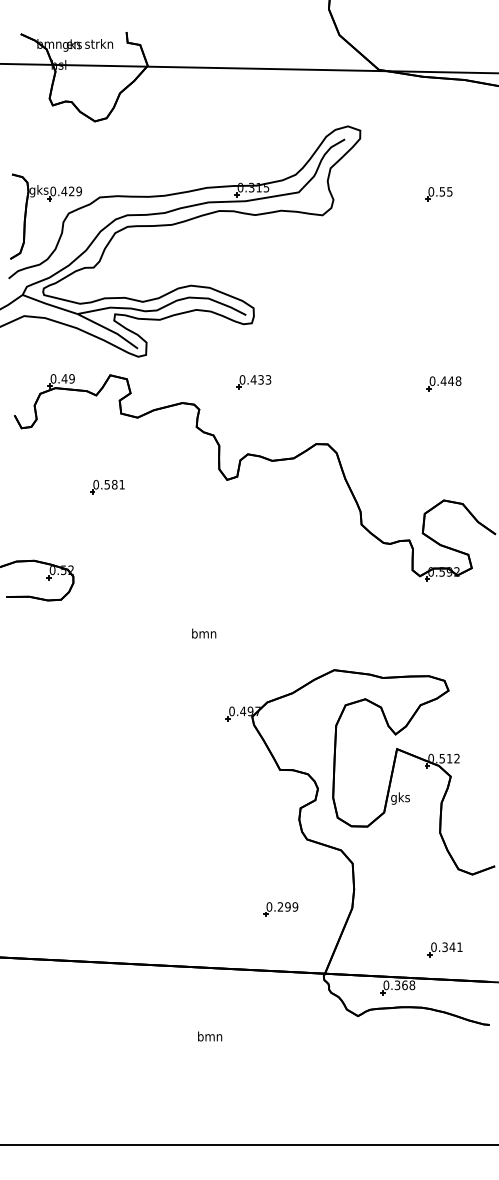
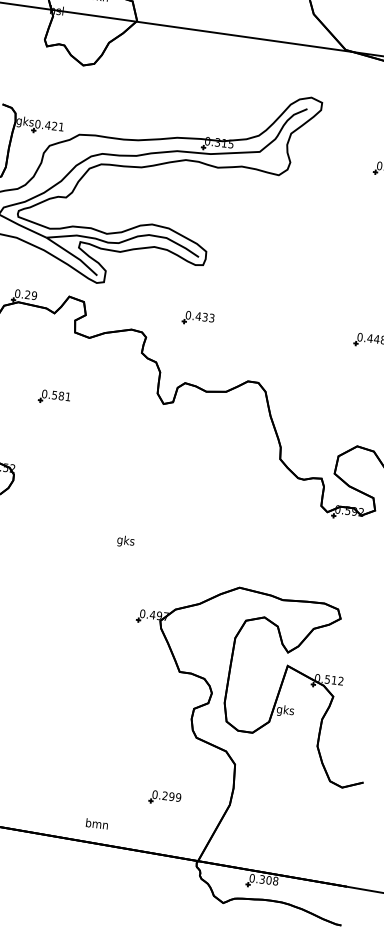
text: (79, 191) -> (61, 127), 0.429 -> 0.421
text: (64, 378) -> (27, 294), 0.49 -> 0.29
text: (204, 634) -> (126, 541), bmn -> gks
part: (444, 949) -> (308, 852), removed
text: (404, 984) -> (268, 879), 0.368 -> 0.308
text: (210, 1036) -> (97, 823), moved

